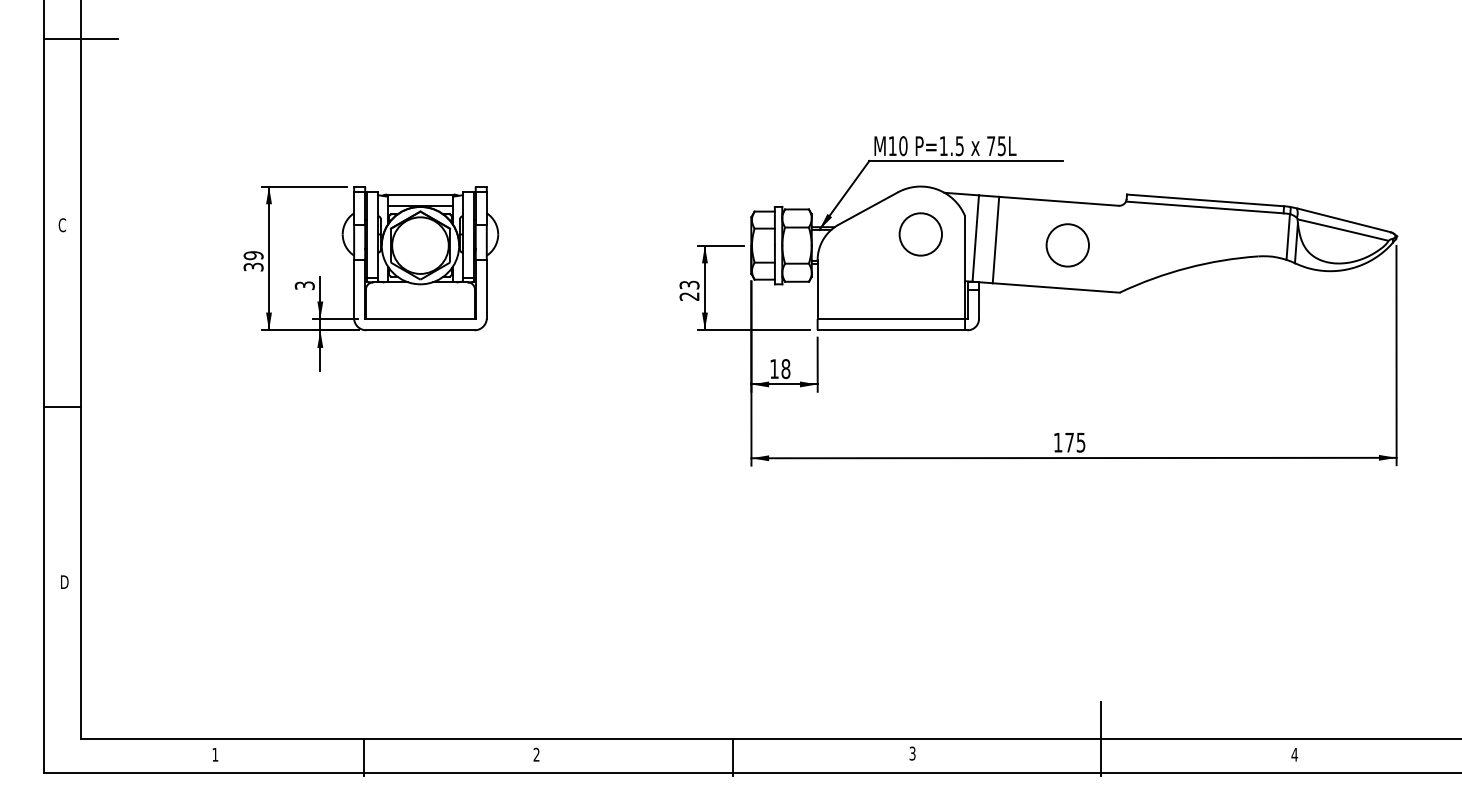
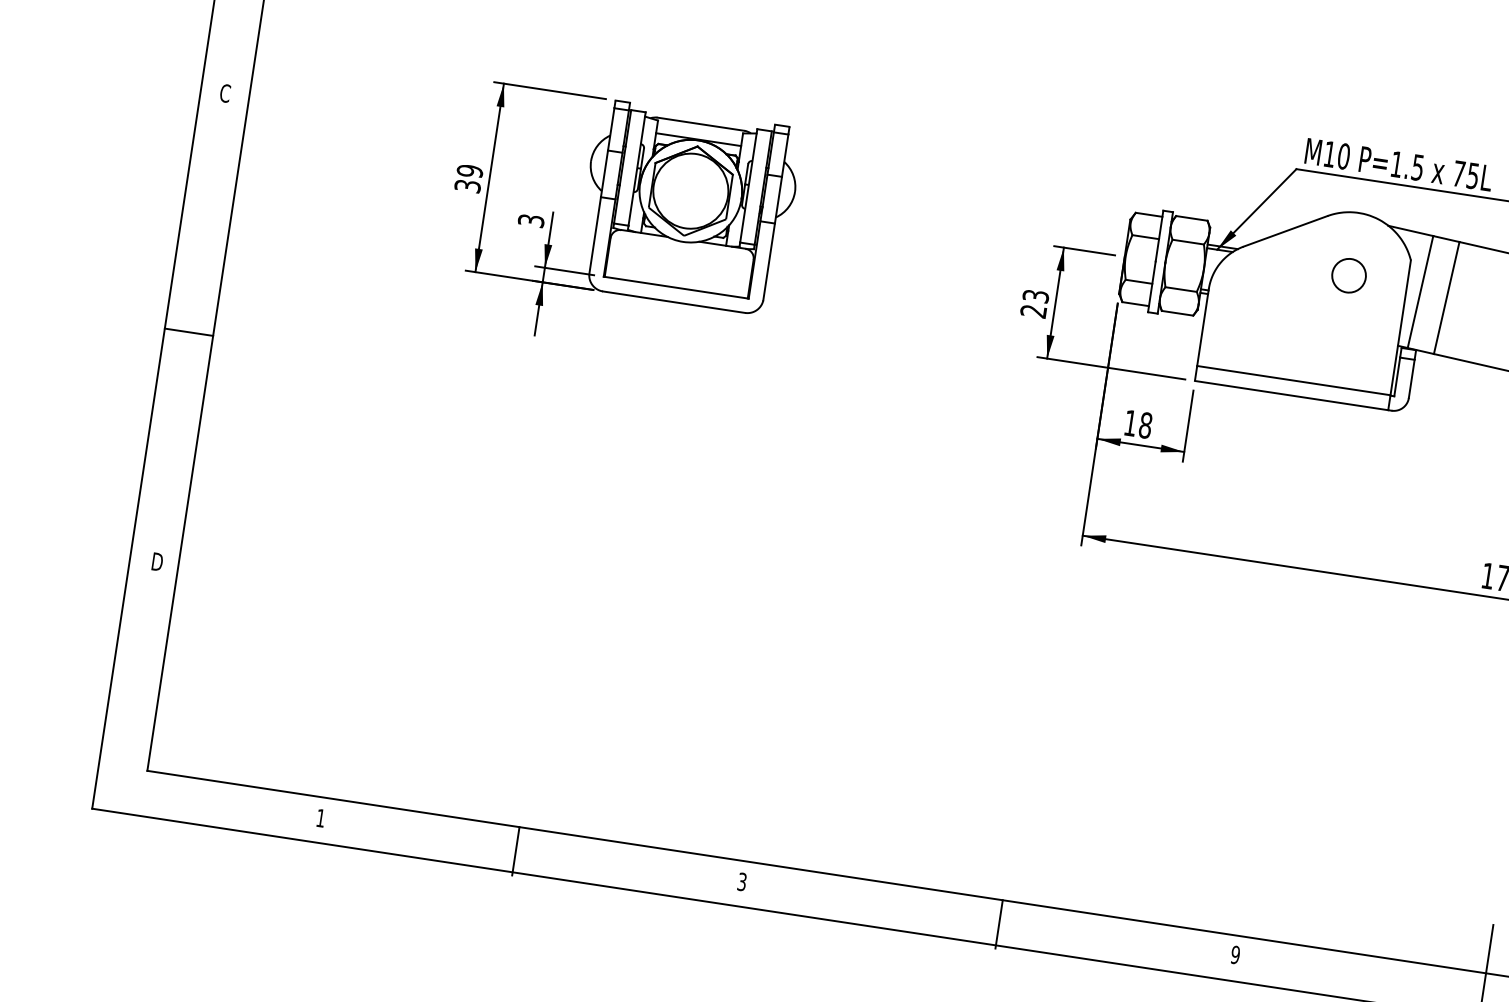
circle: (920, 234) -> (1348, 275), size x0.6
text: (912, 753) -> (1235, 954), 3 -> 9
text: (536, 754) -> (742, 881), 2 -> 3

